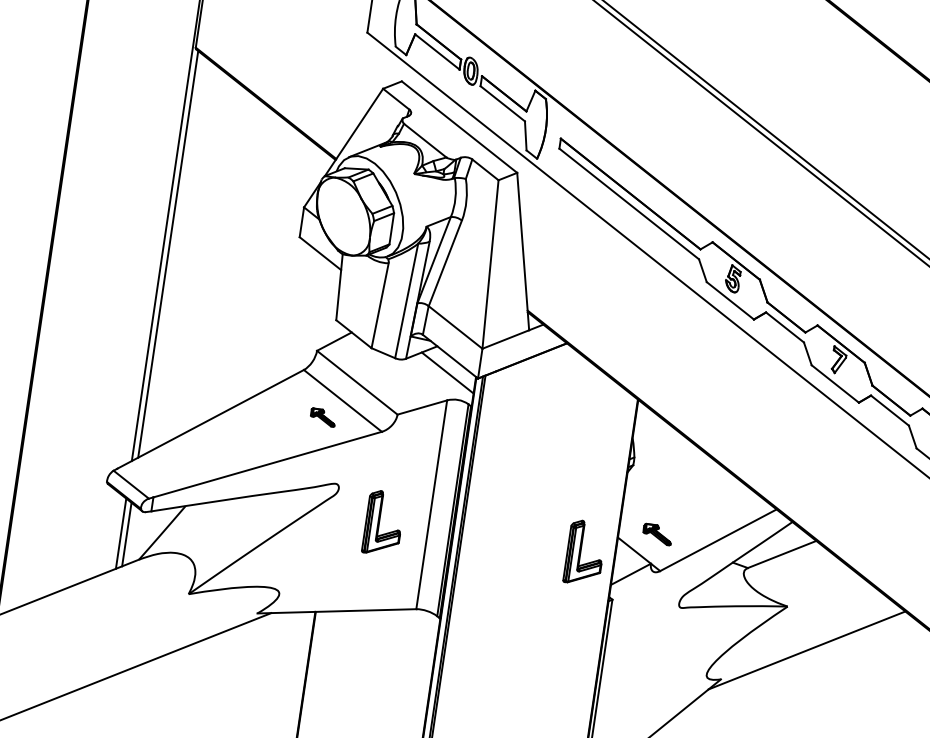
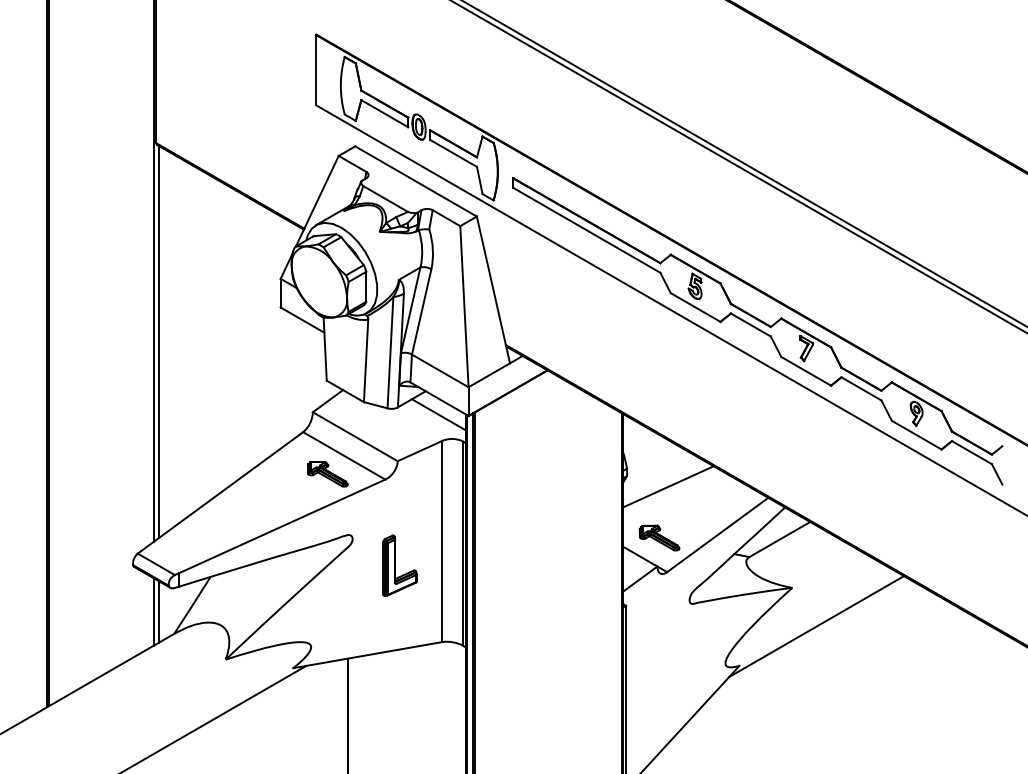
part: (322, 417) -> (327, 474), size x1.67
line: (673, 482) -> (667, 486), added
part: (657, 533) -> (659, 537), size x1.43
part: (584, 552) -> (593, 565), removed

